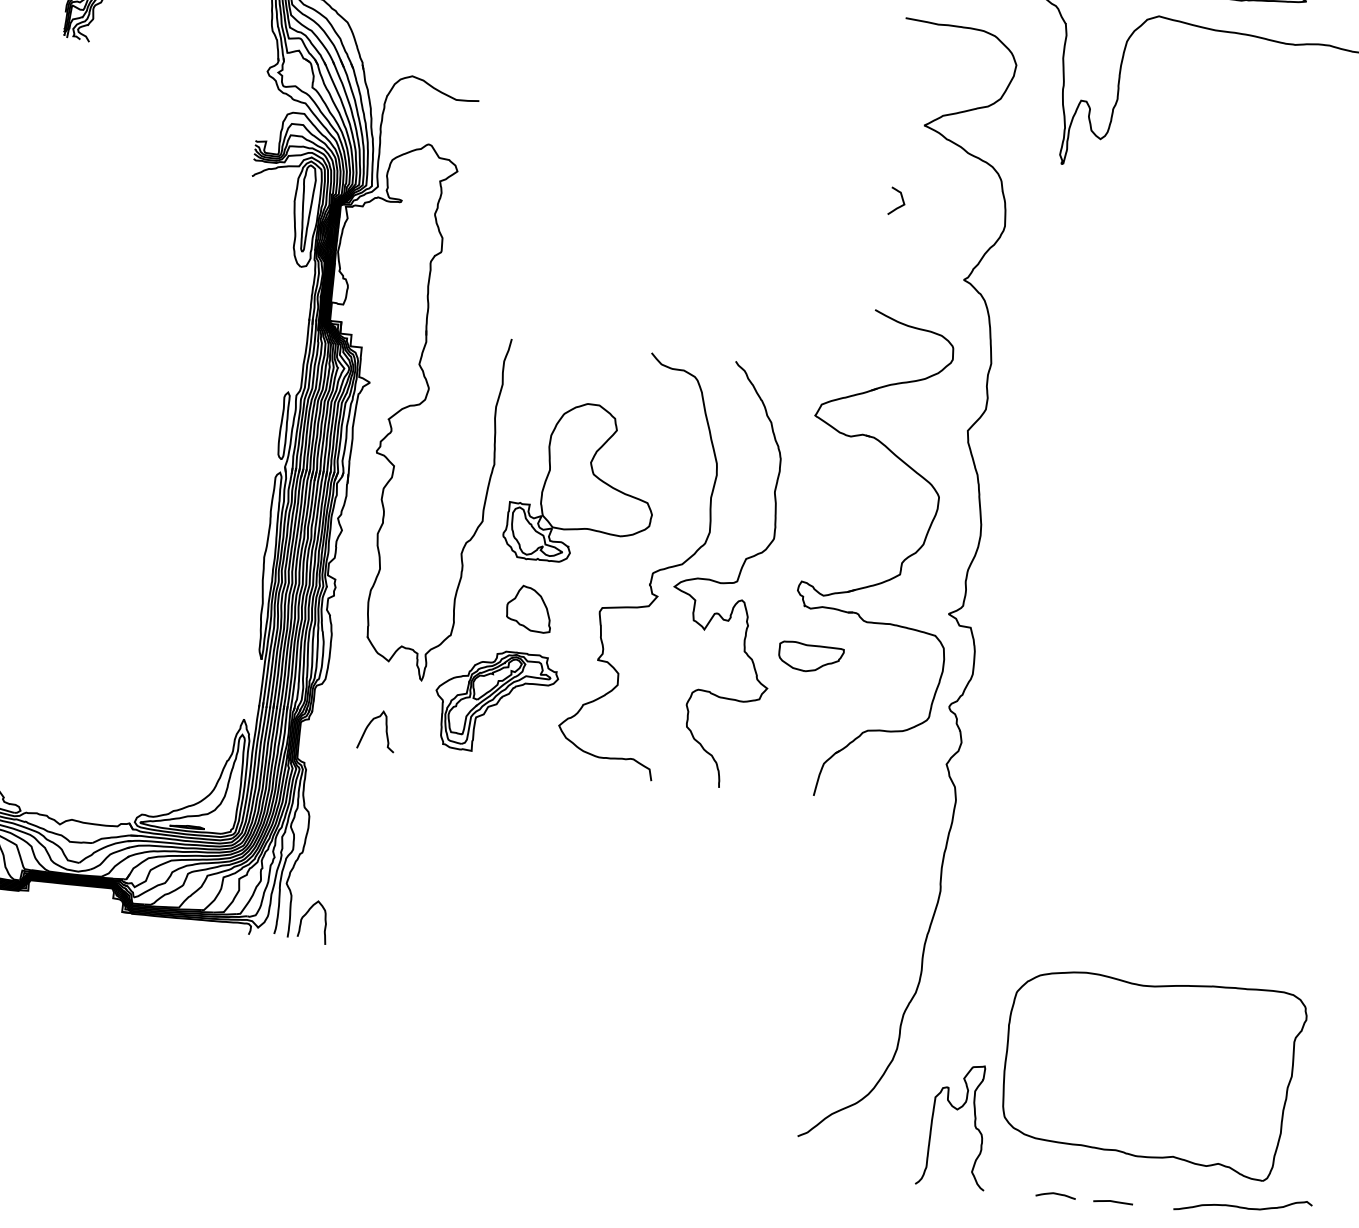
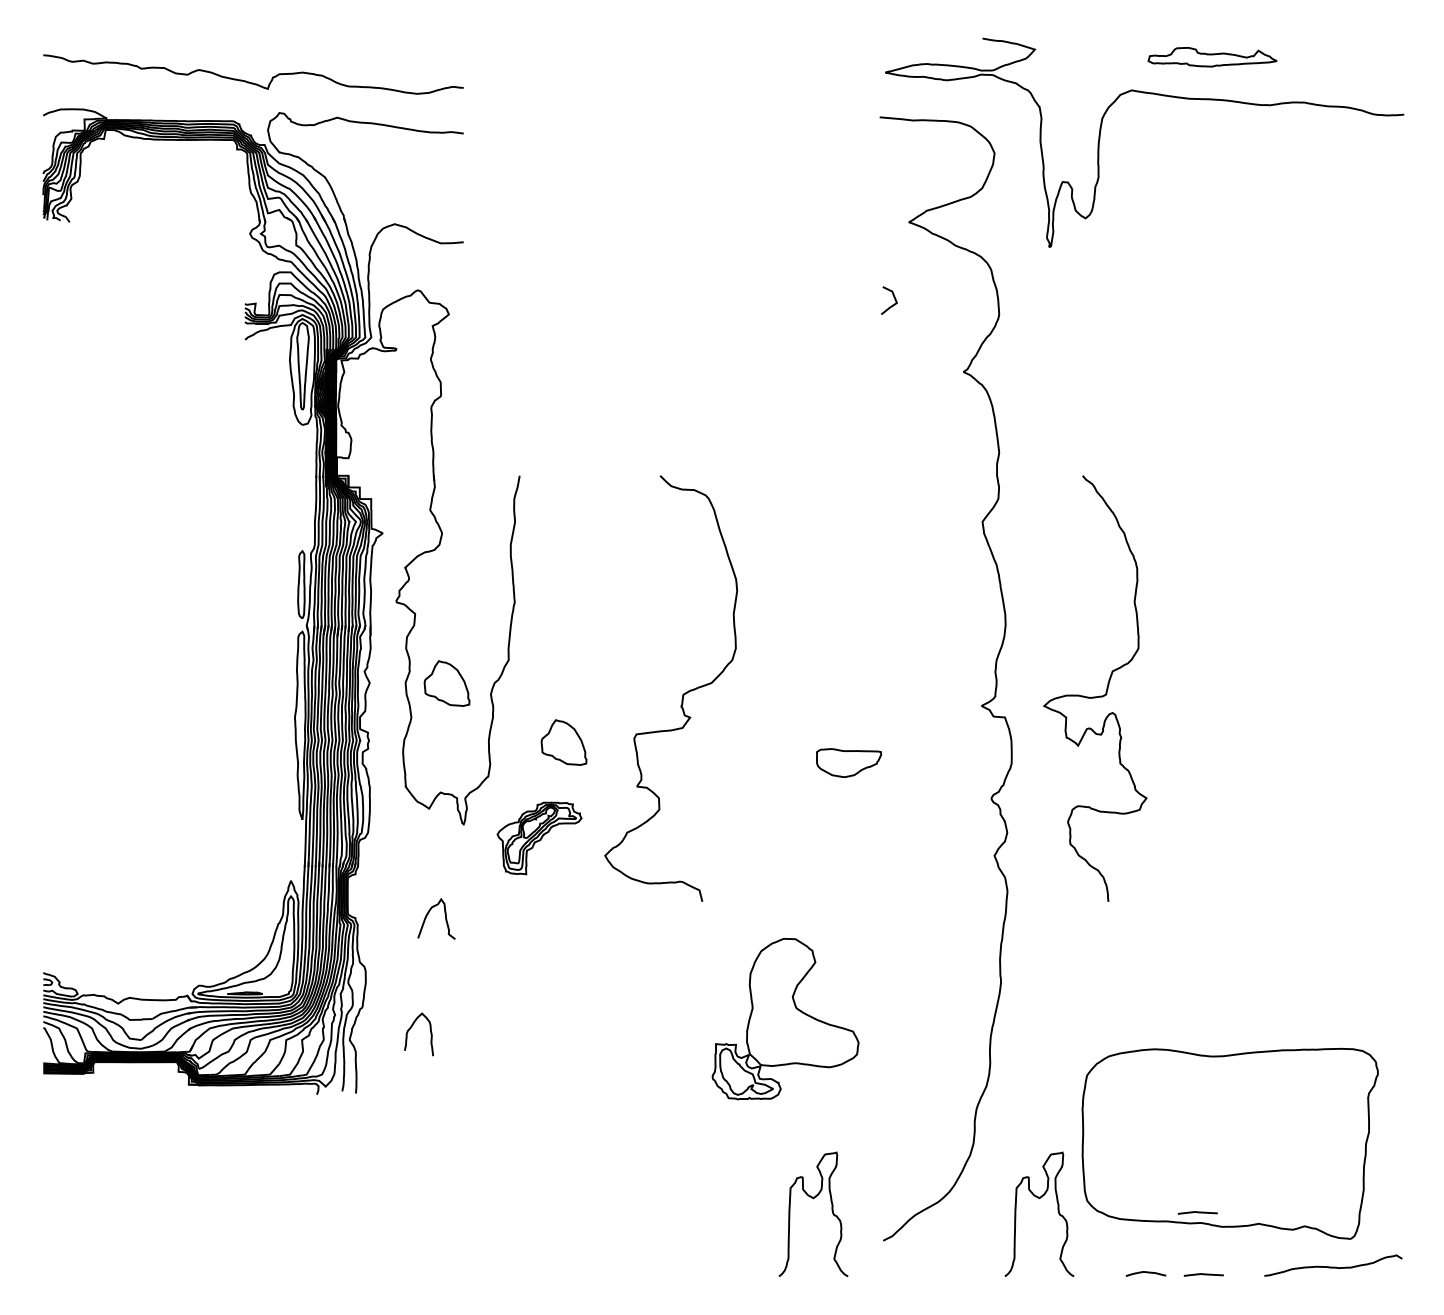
part: (581, 484) -> (785, 1019), moved
part: (418, 538) -> (446, 683), added
part: (901, 562) -> (929, 659), removed
curve: (726, 582) -> (1095, 696), moved
part: (495, 701) -> (539, 838), size x0.7
curve: (369, 725) -> (428, 914), moved
curve: (306, 915) -> (411, 1028), moved
curve: (732, 1088) -> (813, 1199), added
line: (1113, 1139) -> (1197, 1212), added

